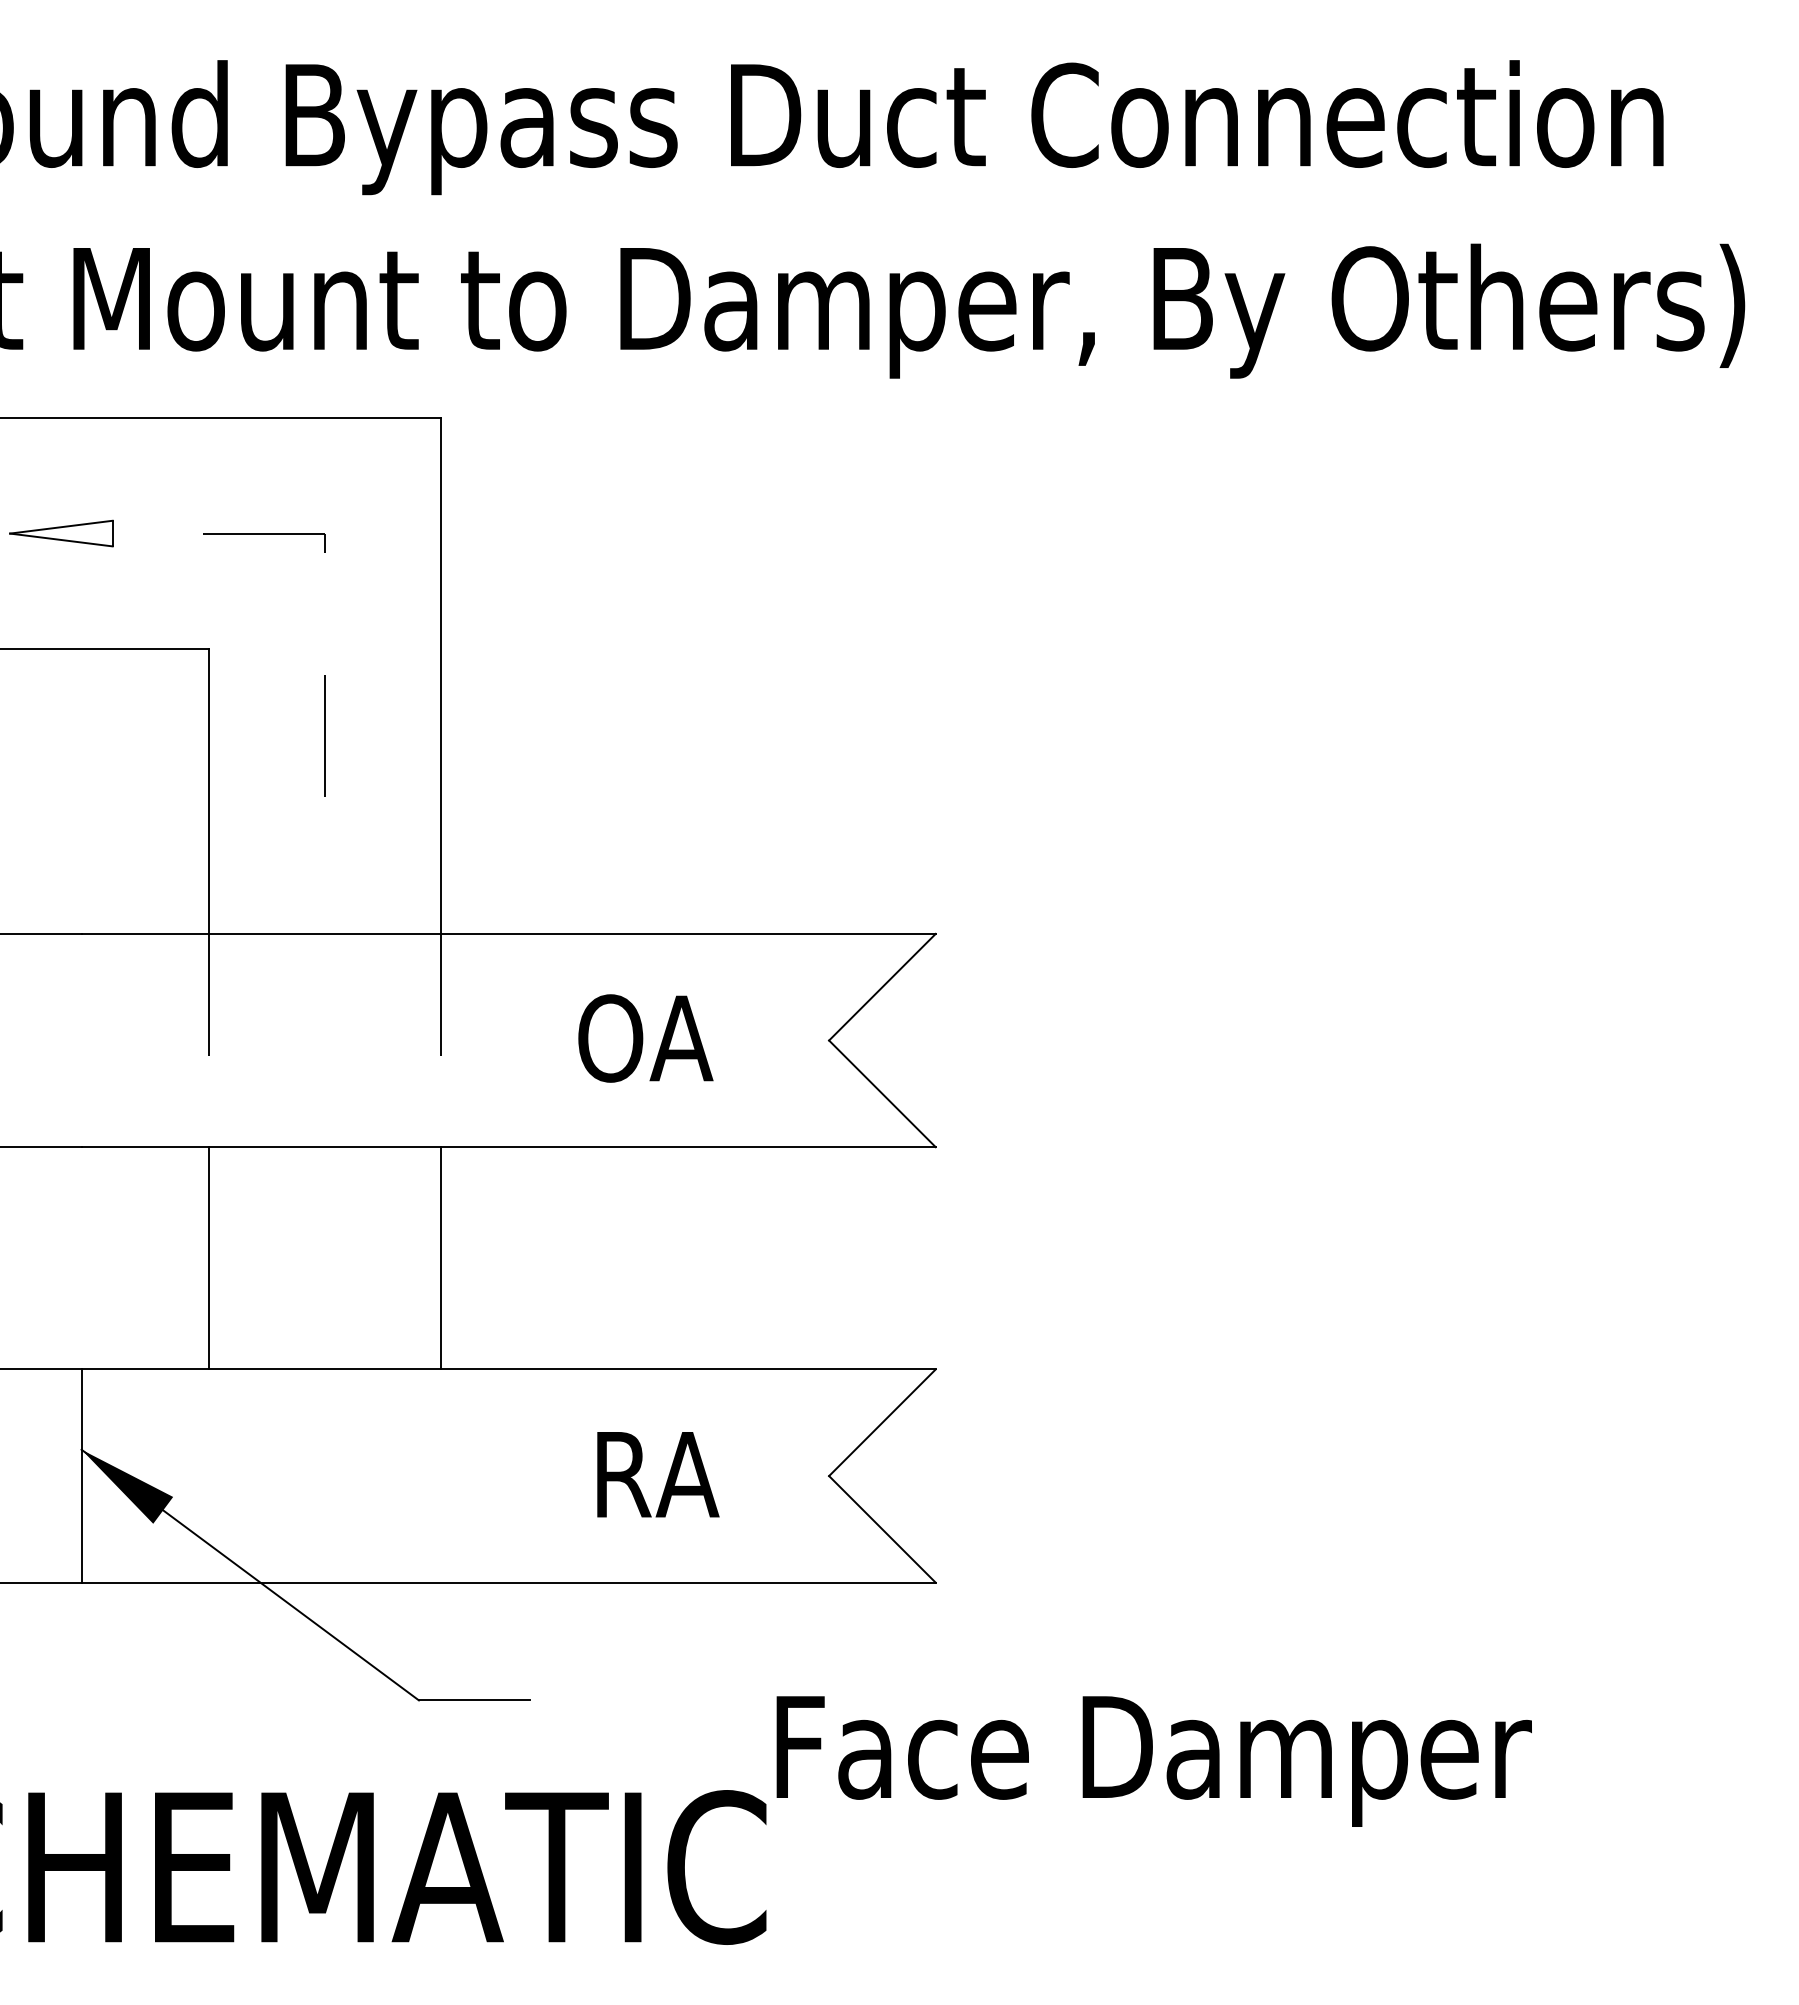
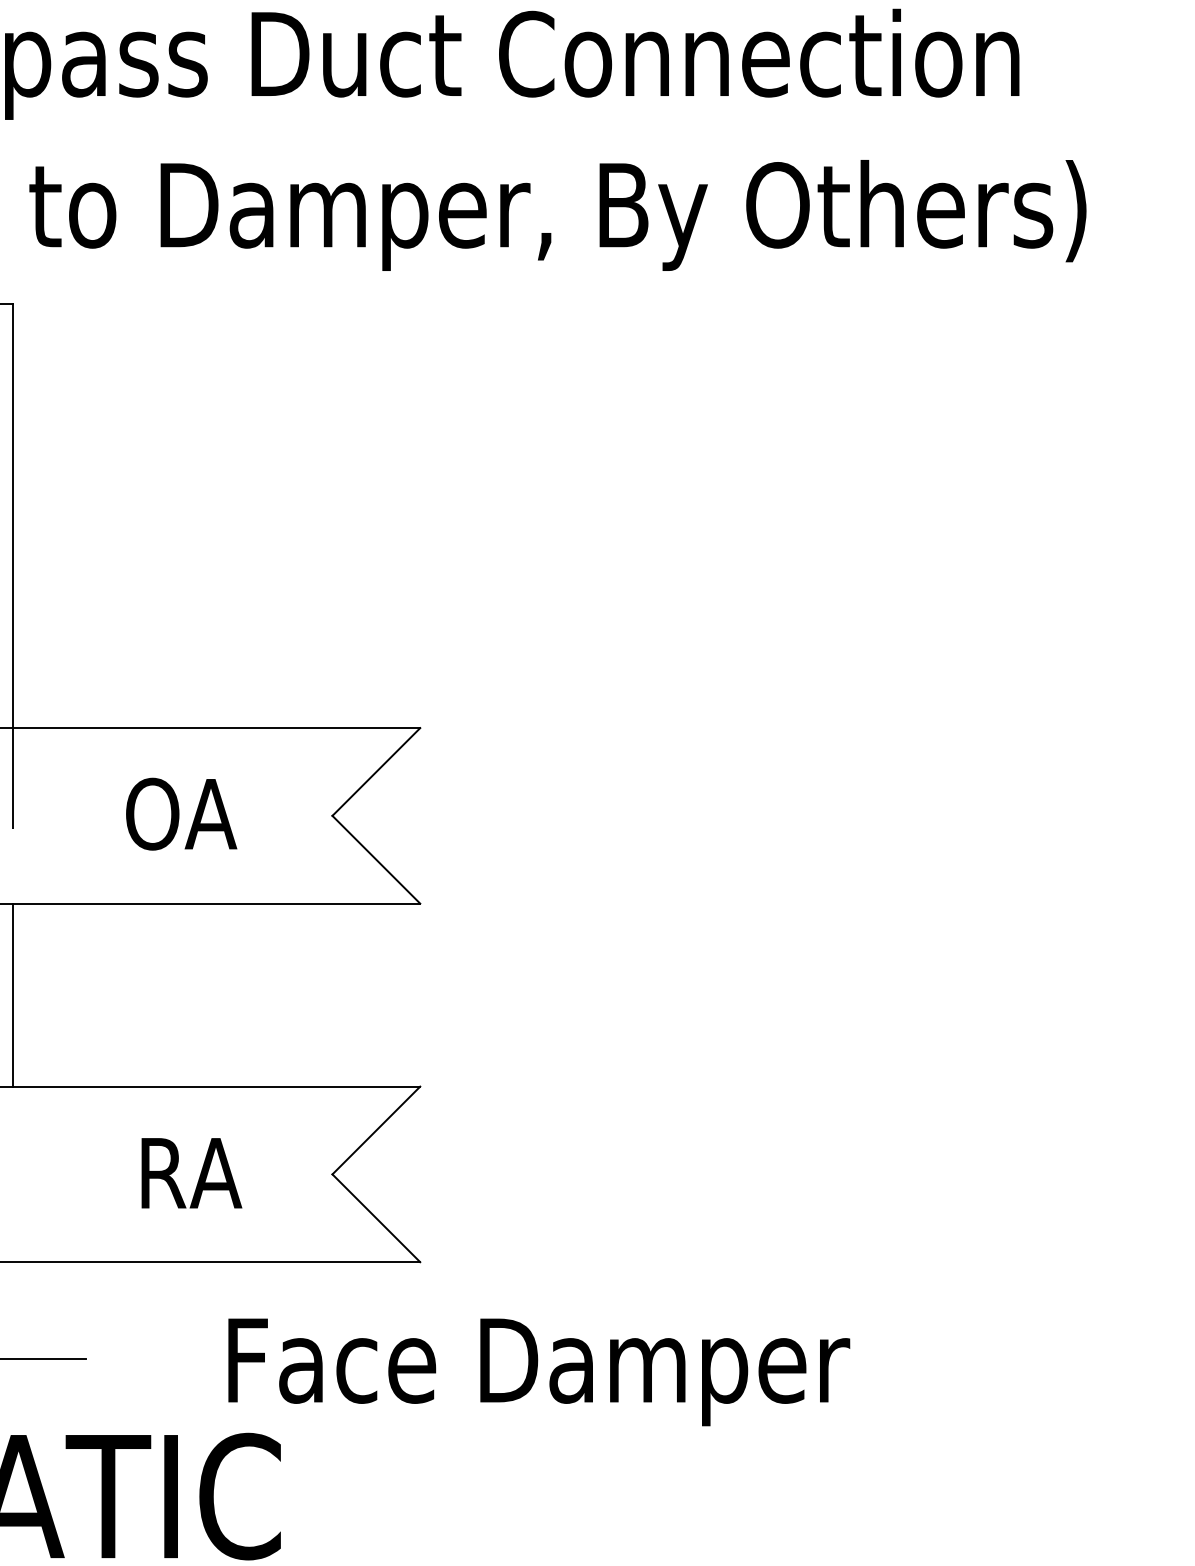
text: (1153, 1761) -> (538, 1372), moved

